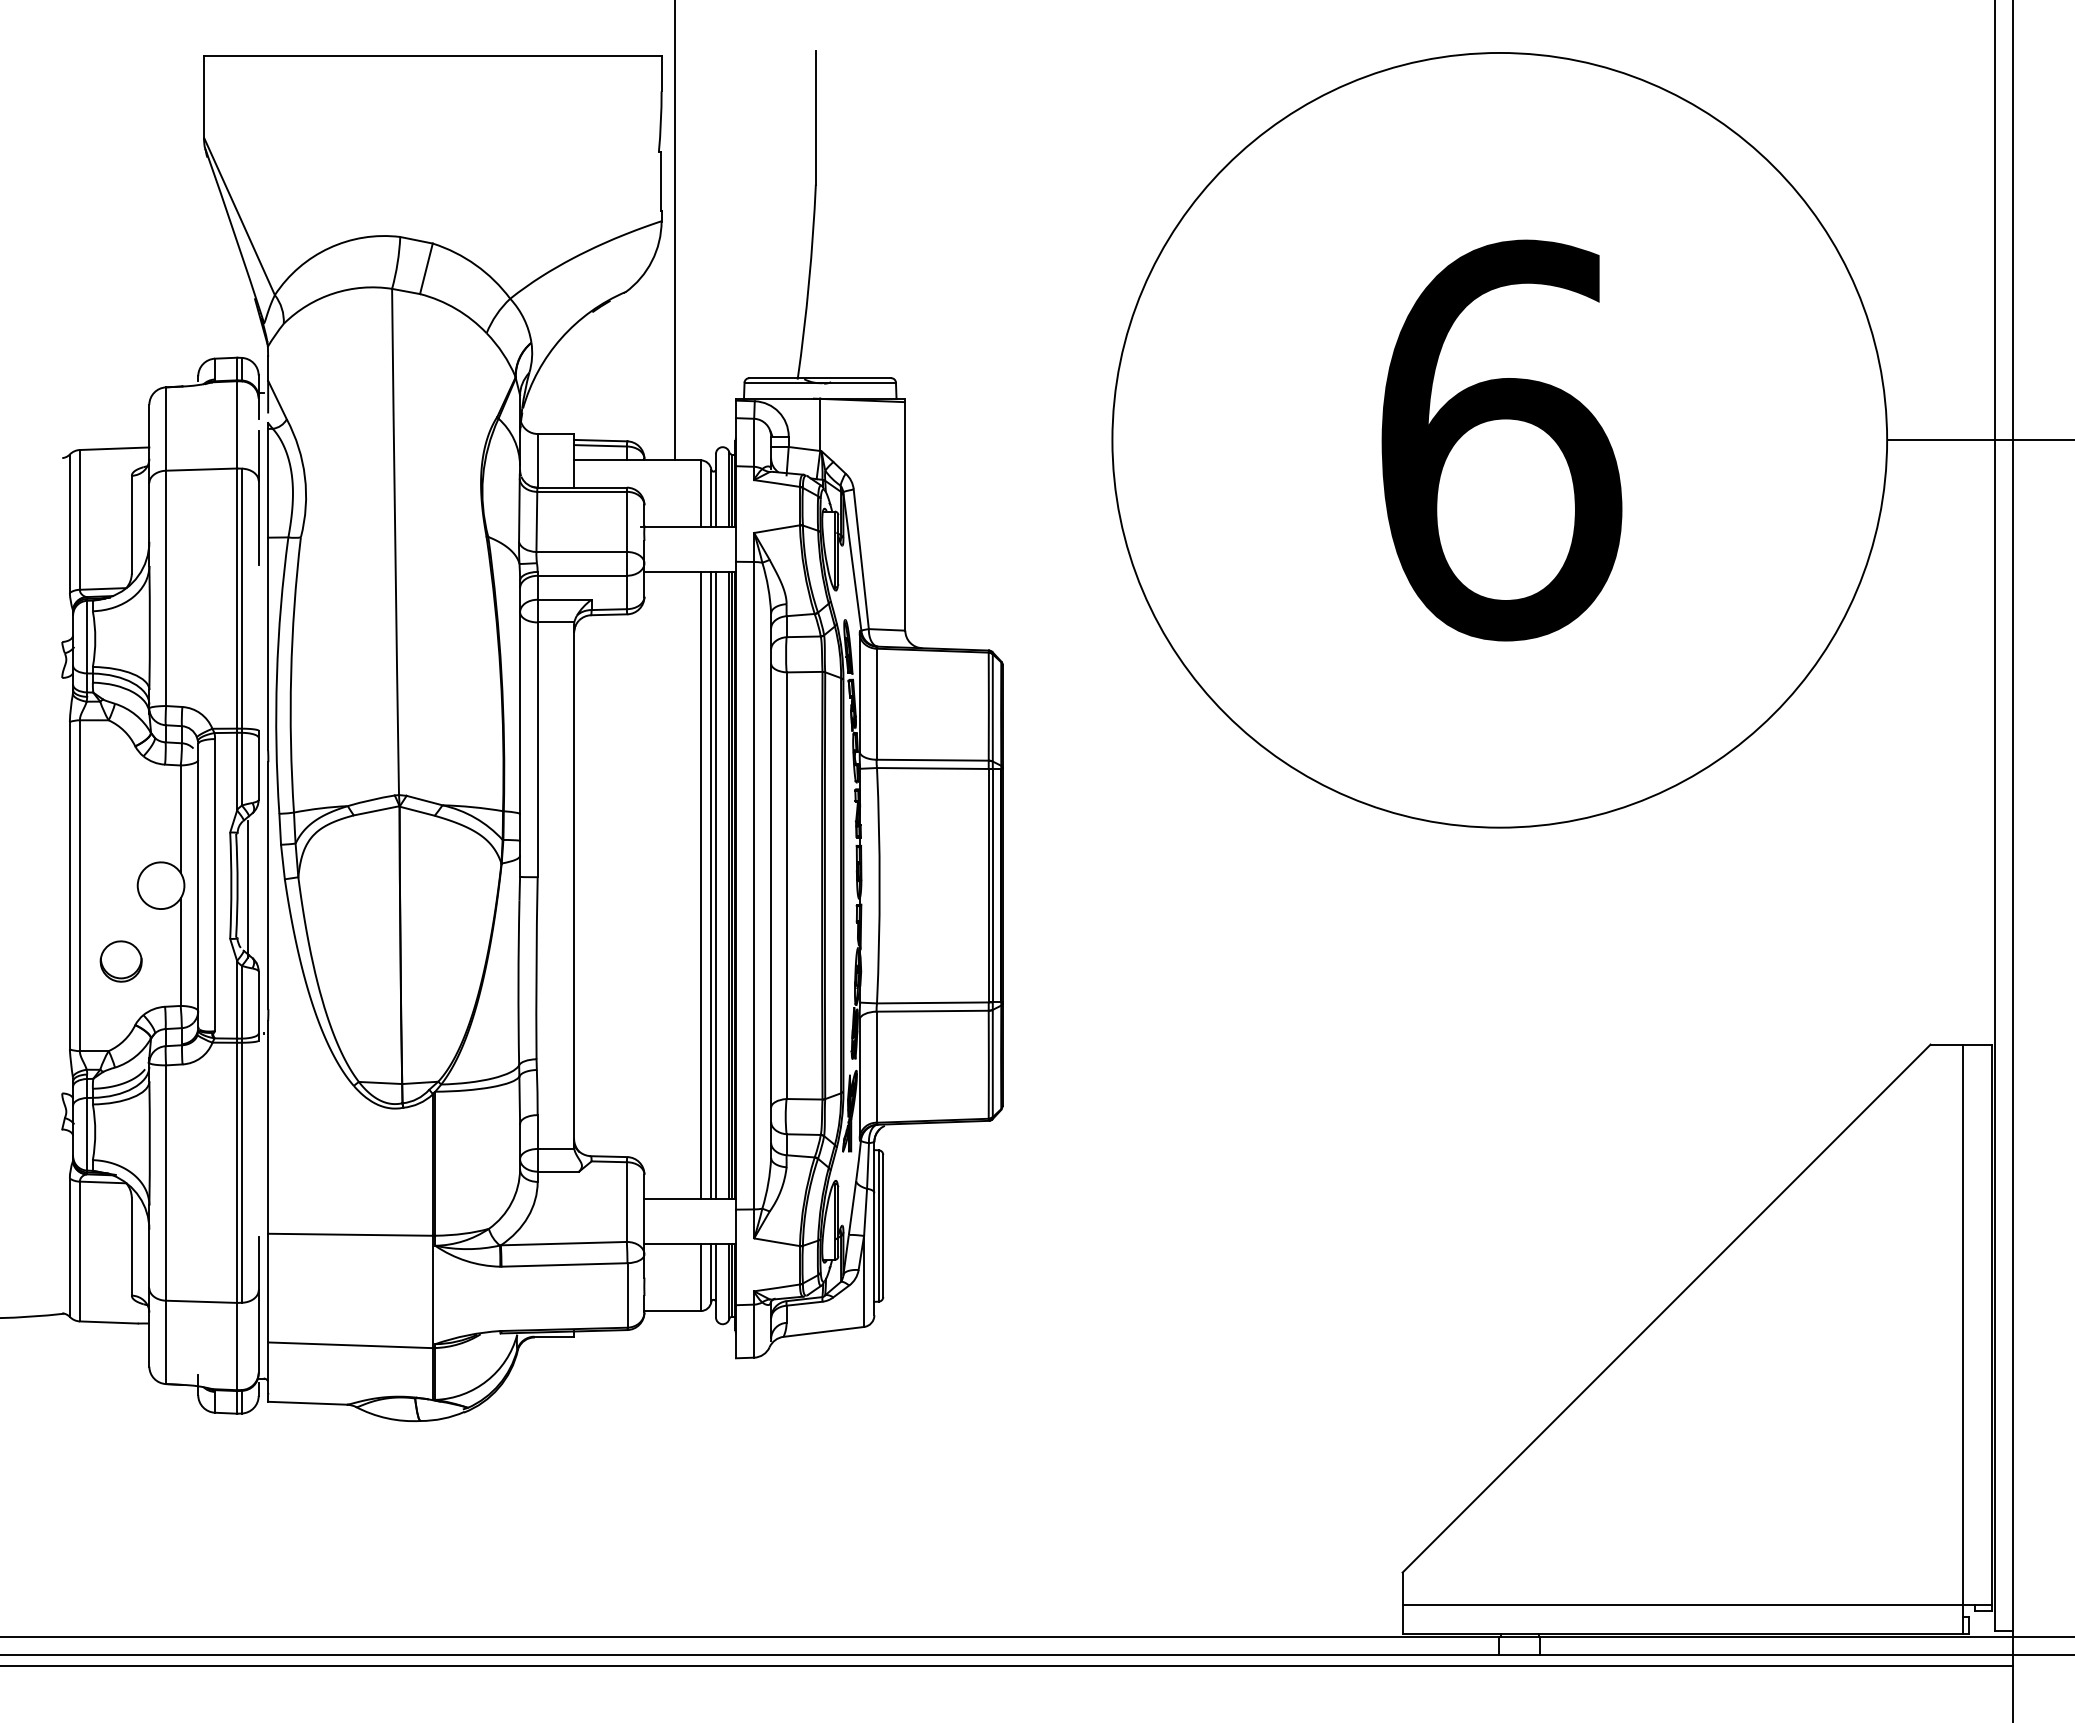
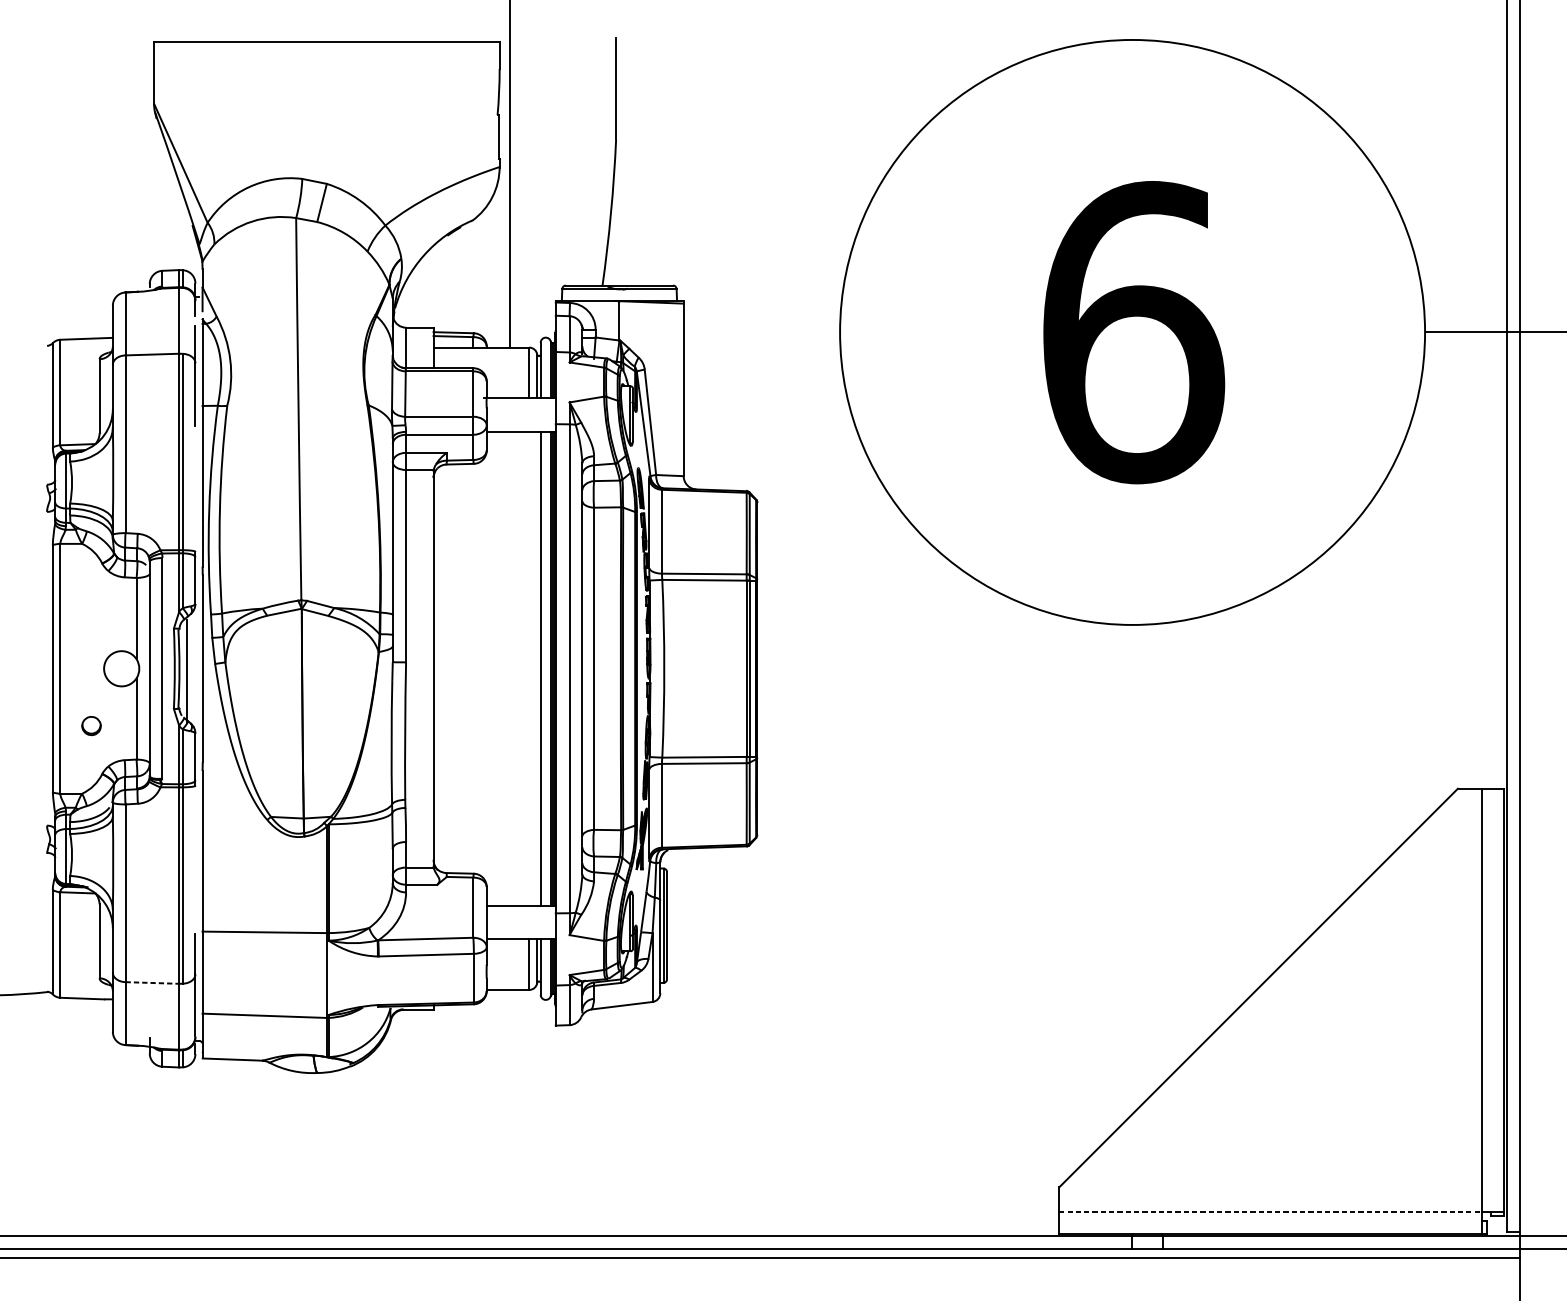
line: (700, 885) -> (529, 668), removed
line: (711, 885) -> (537, 668), removed
part: (120, 961) -> (91, 726), size x0.6
line: (201, 1301) -> (152, 982), solid -> dashed
line: (1683, 1604) -> (1271, 1211), solid -> dashed

